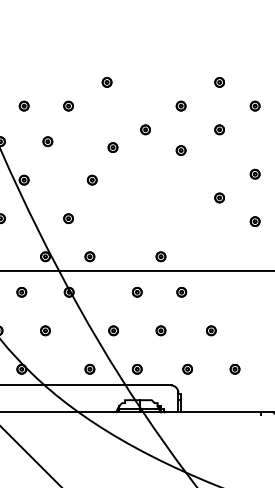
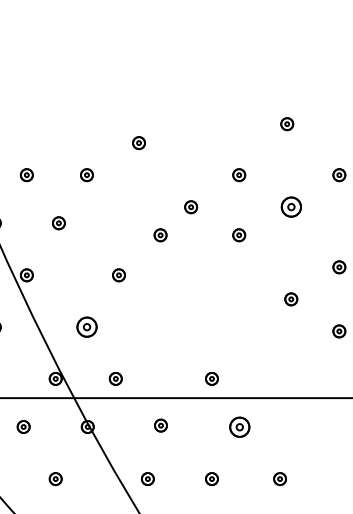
part: (219, 82) -> (287, 124), moved
part: (219, 129) -> (291, 206), size x1.6
part: (112, 147) -> (159, 235), moved
part: (68, 218) -> (86, 327), size x1.6
part: (136, 291) -> (159, 424), moved
part: (181, 291) -> (239, 425), size x1.6

